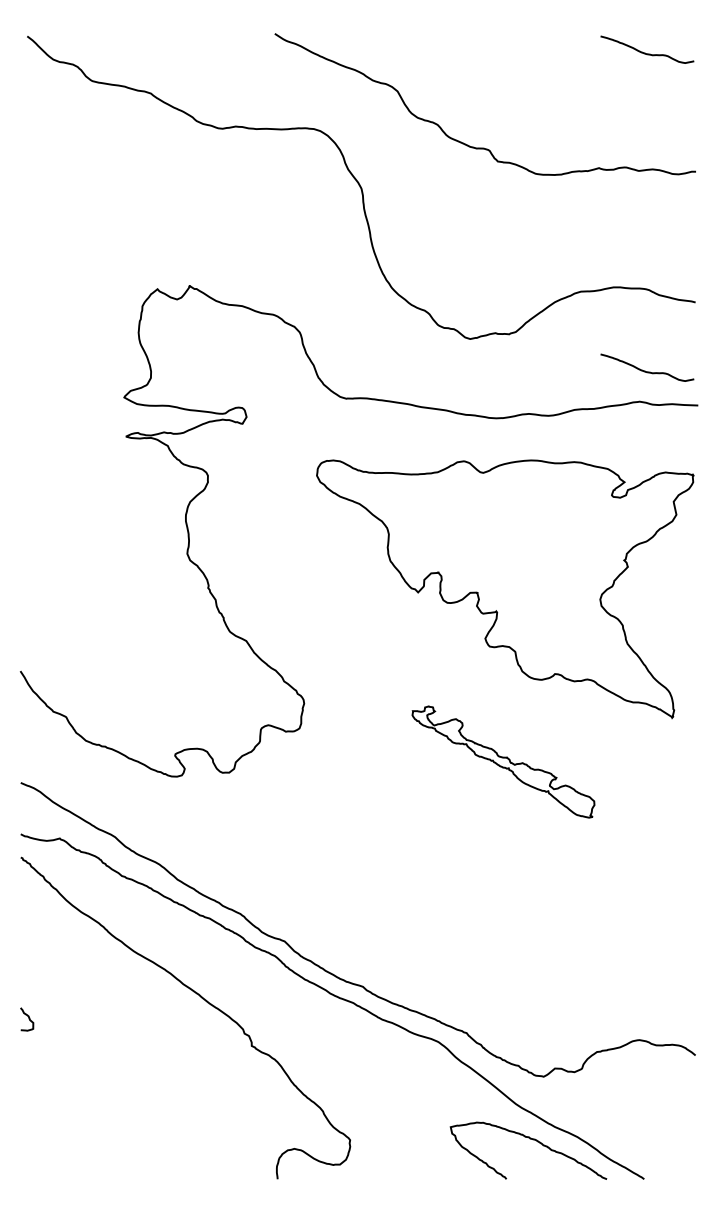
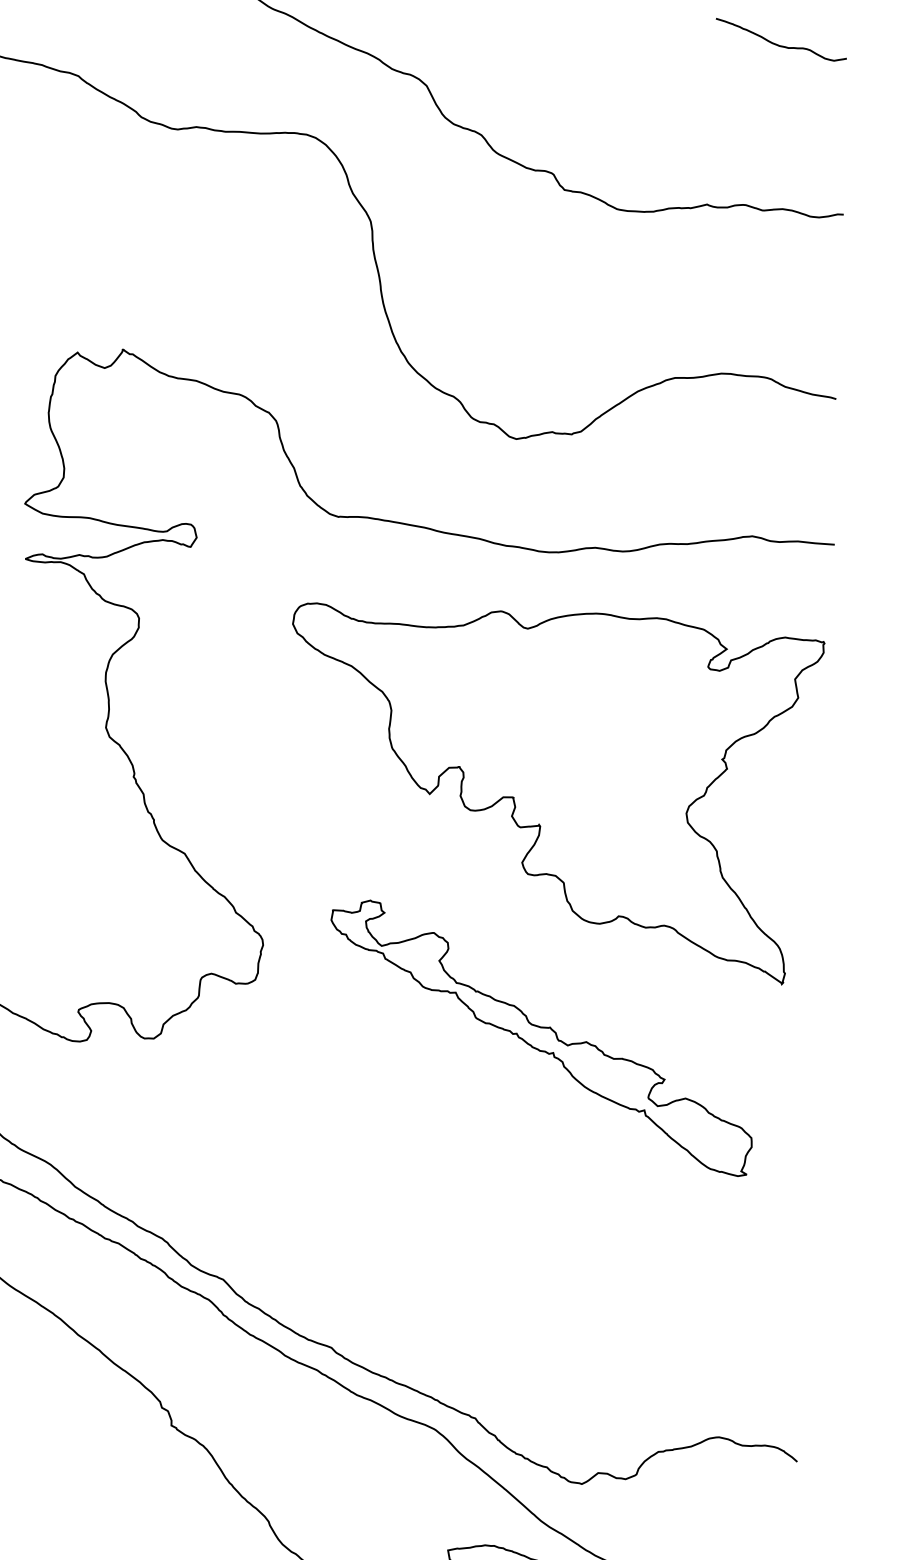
curve: (645, 370) -> (762, 492), removed
part: (503, 761) -> (541, 1037), size x1.67

